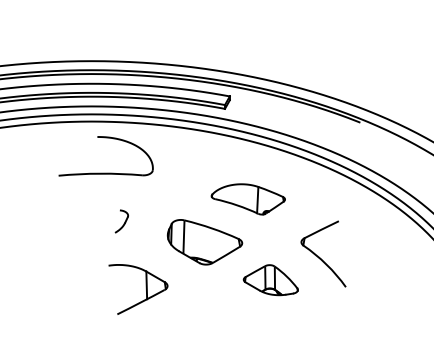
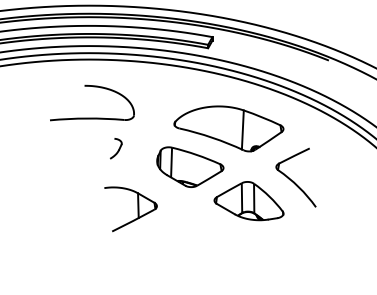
part: (105, 172) -> (91, 117), moved
part: (248, 199) -> (229, 129), size x1.67
part: (270, 279) -> (248, 200), size x1.43

